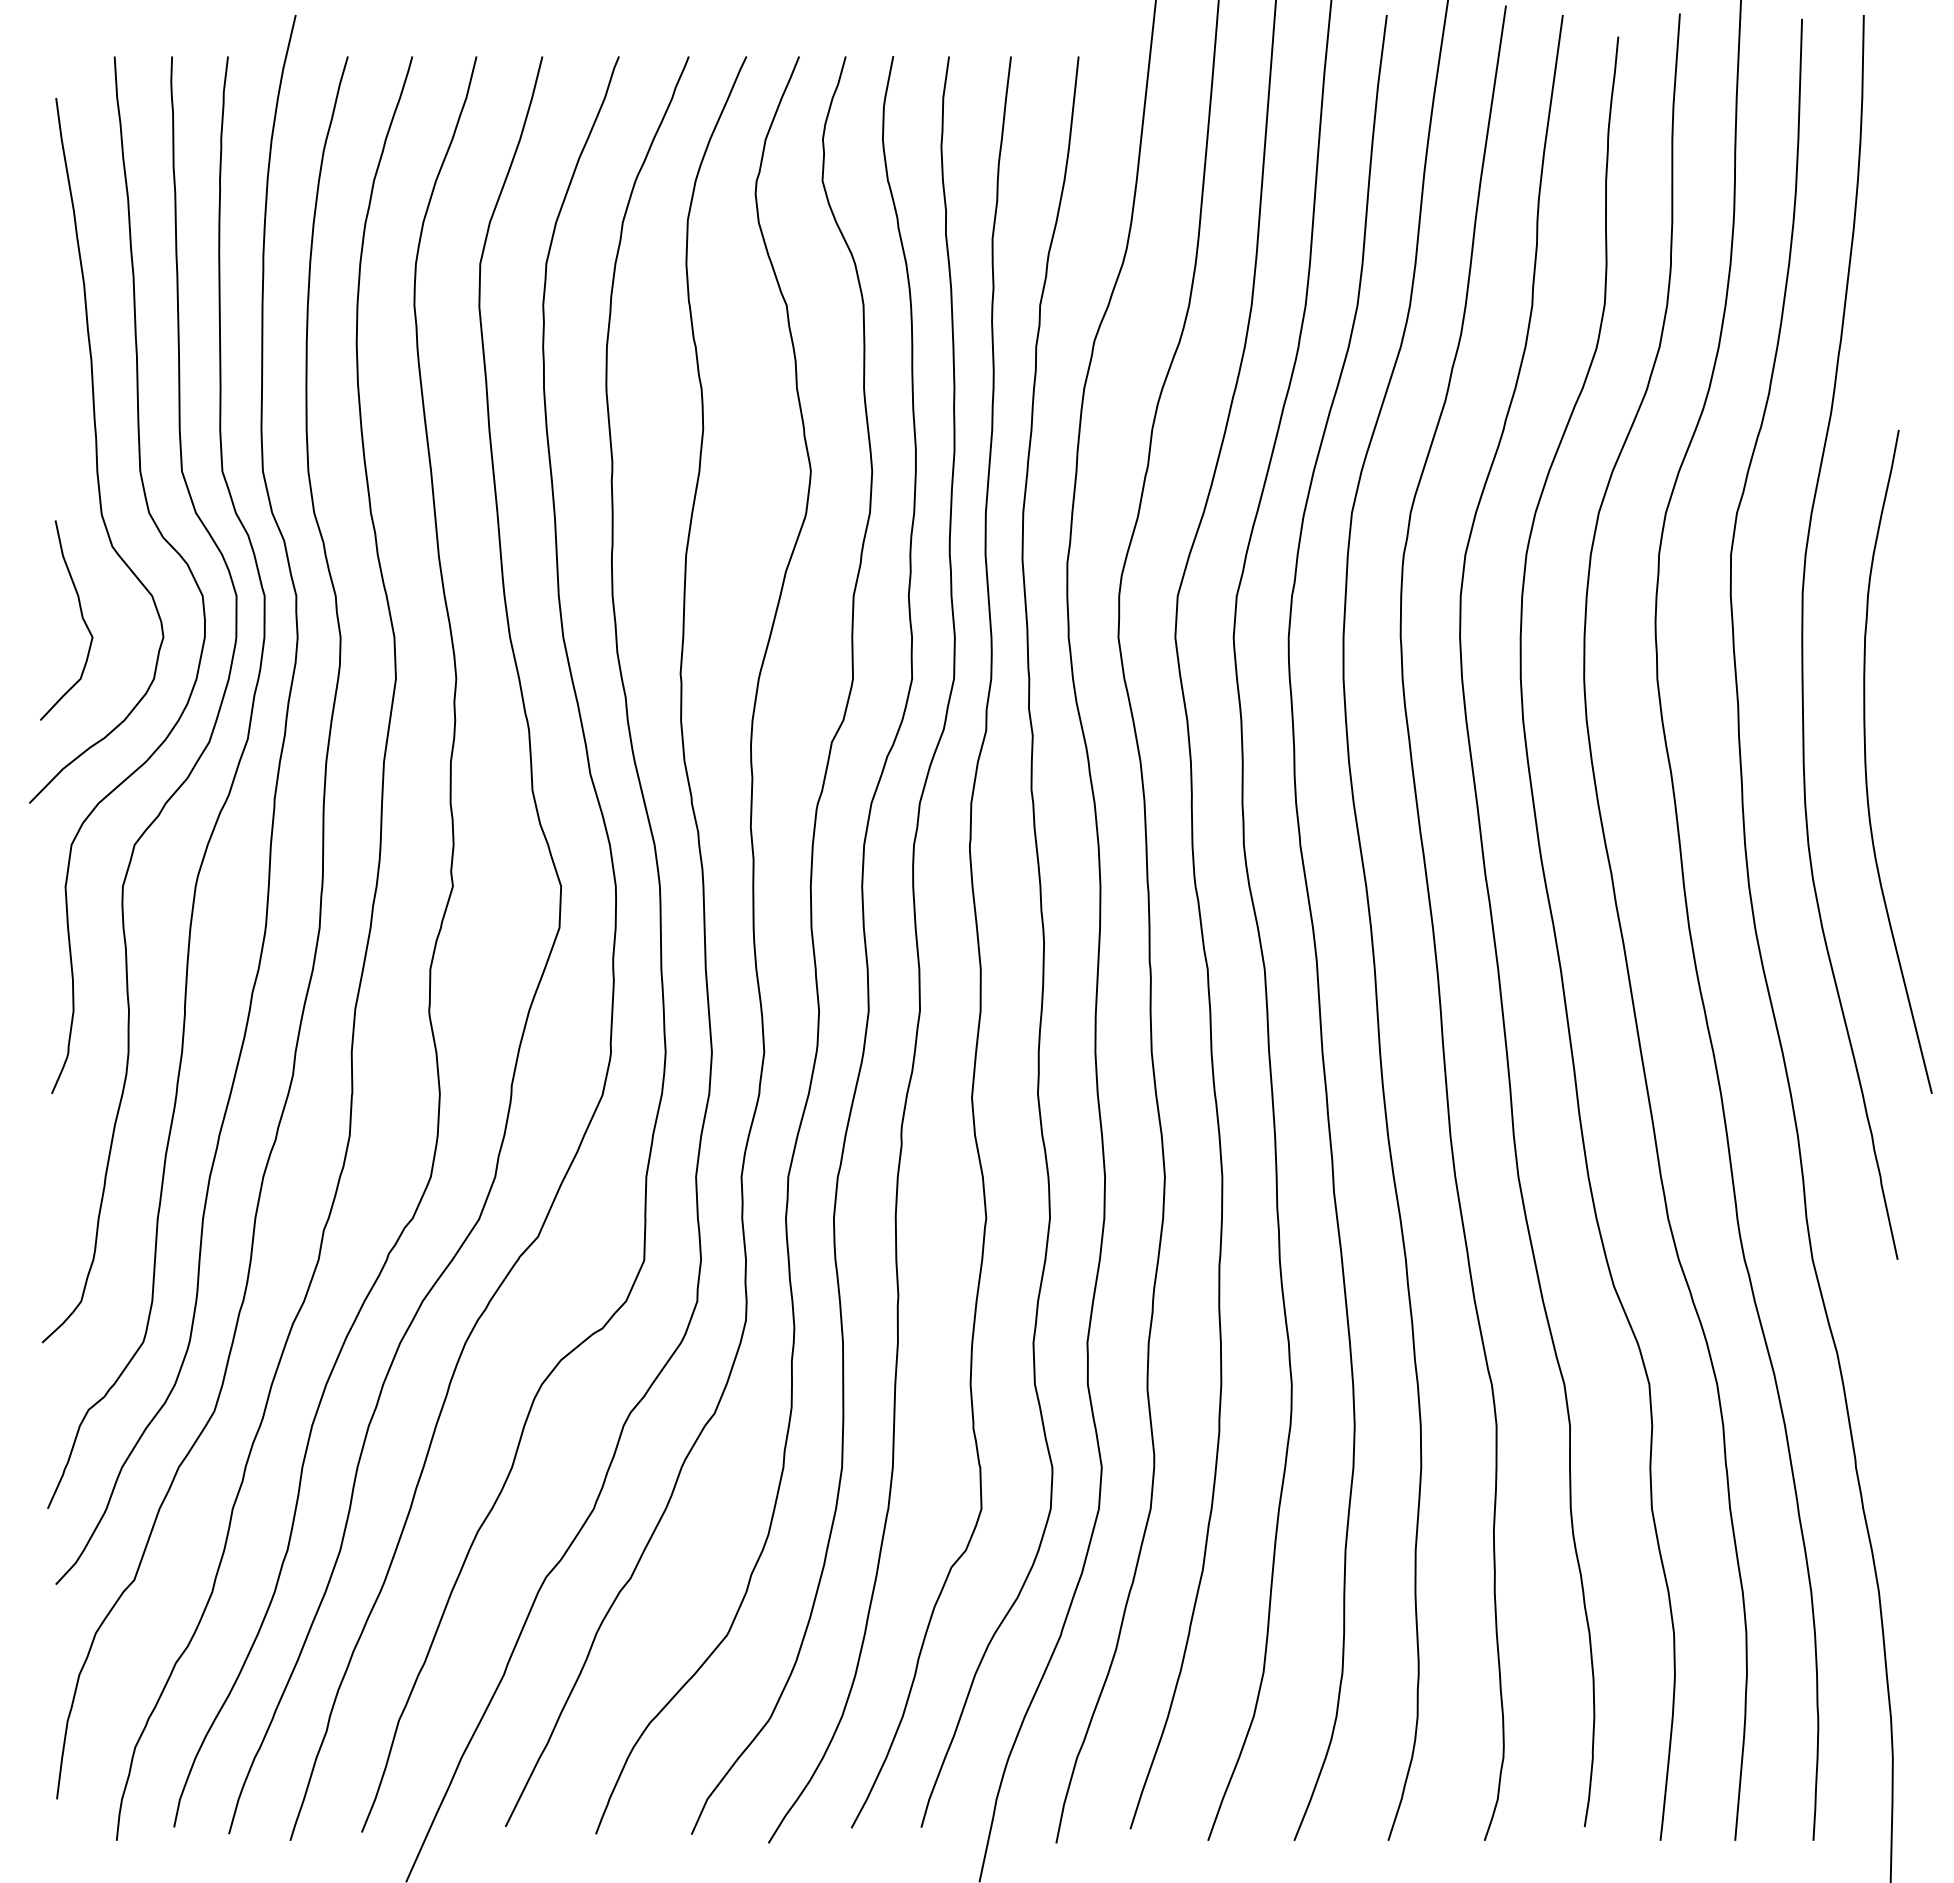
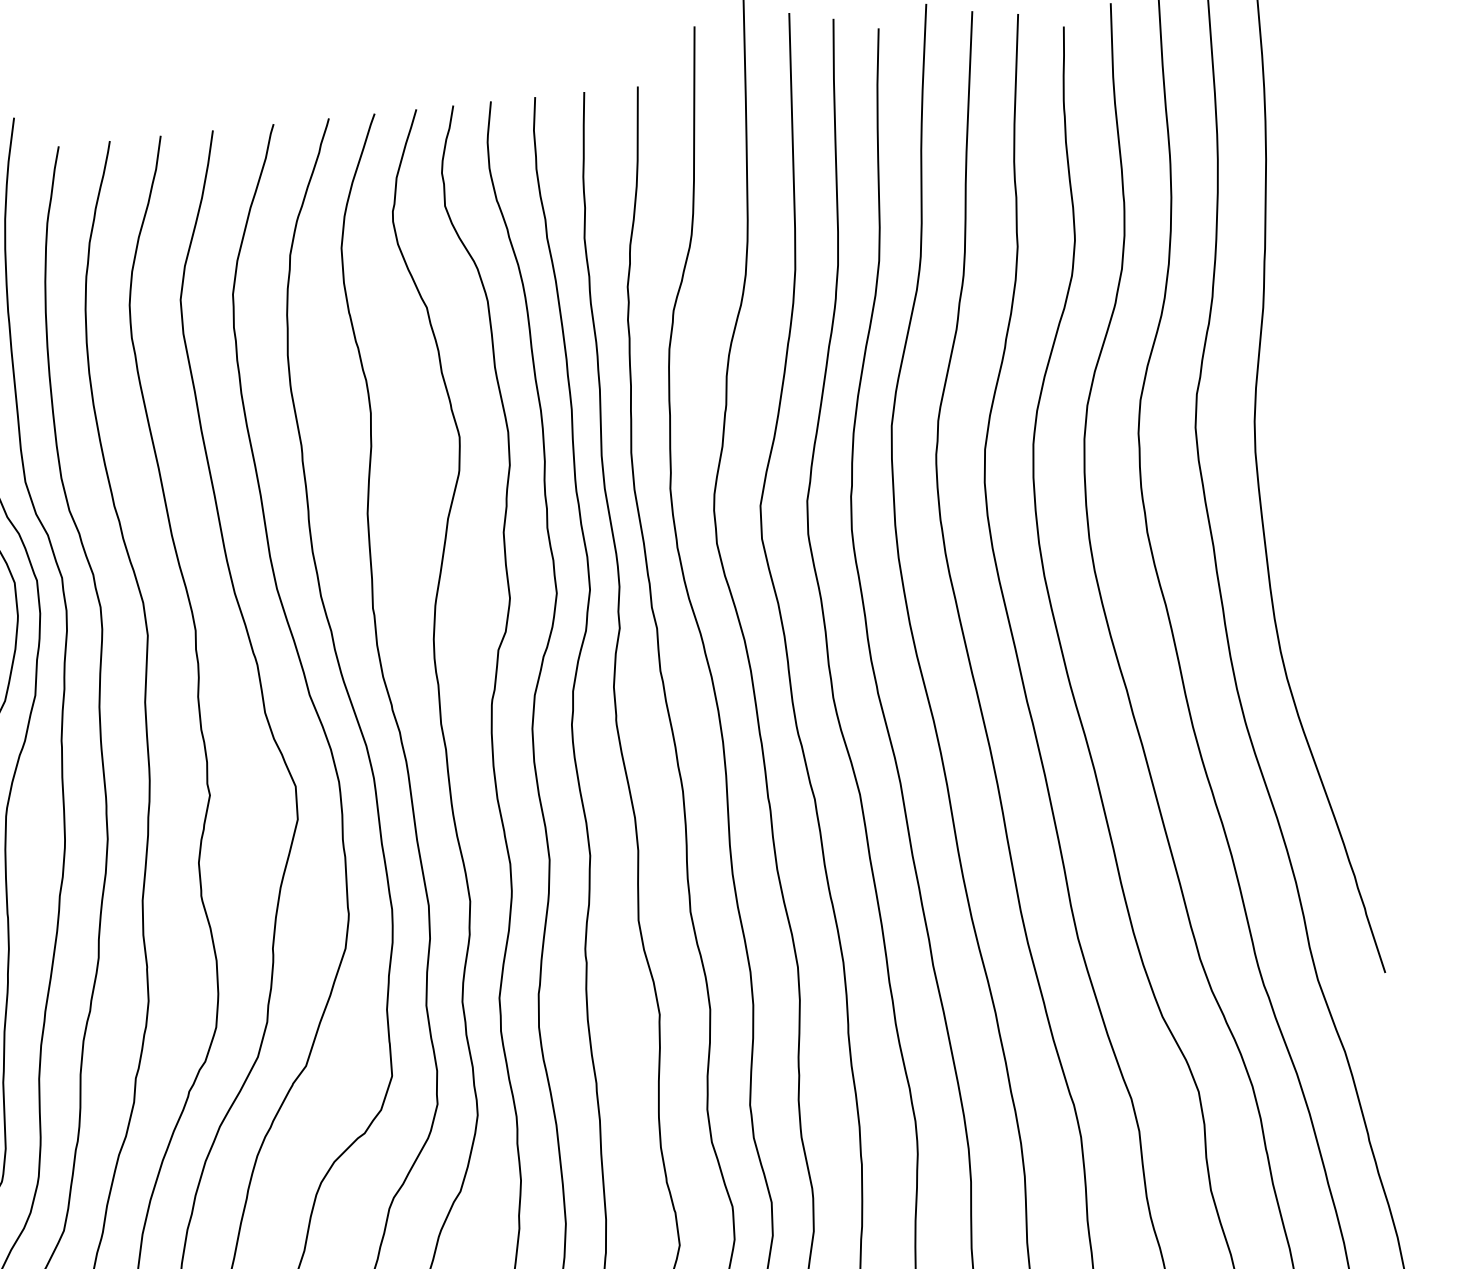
curve: (1866, 761) -> (1319, 580), removed

